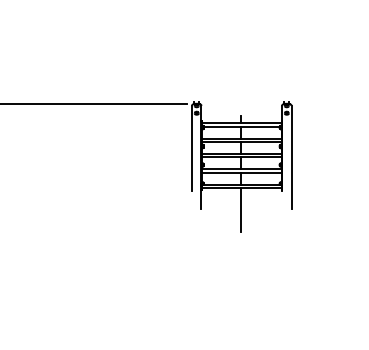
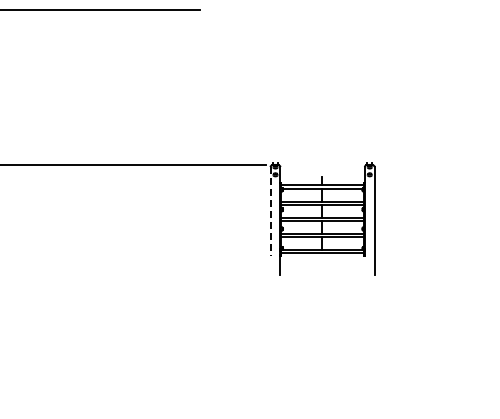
line: (191, 148) -> (270, 211), solid -> dashed
line: (240, 209) -> (321, 275), removed

